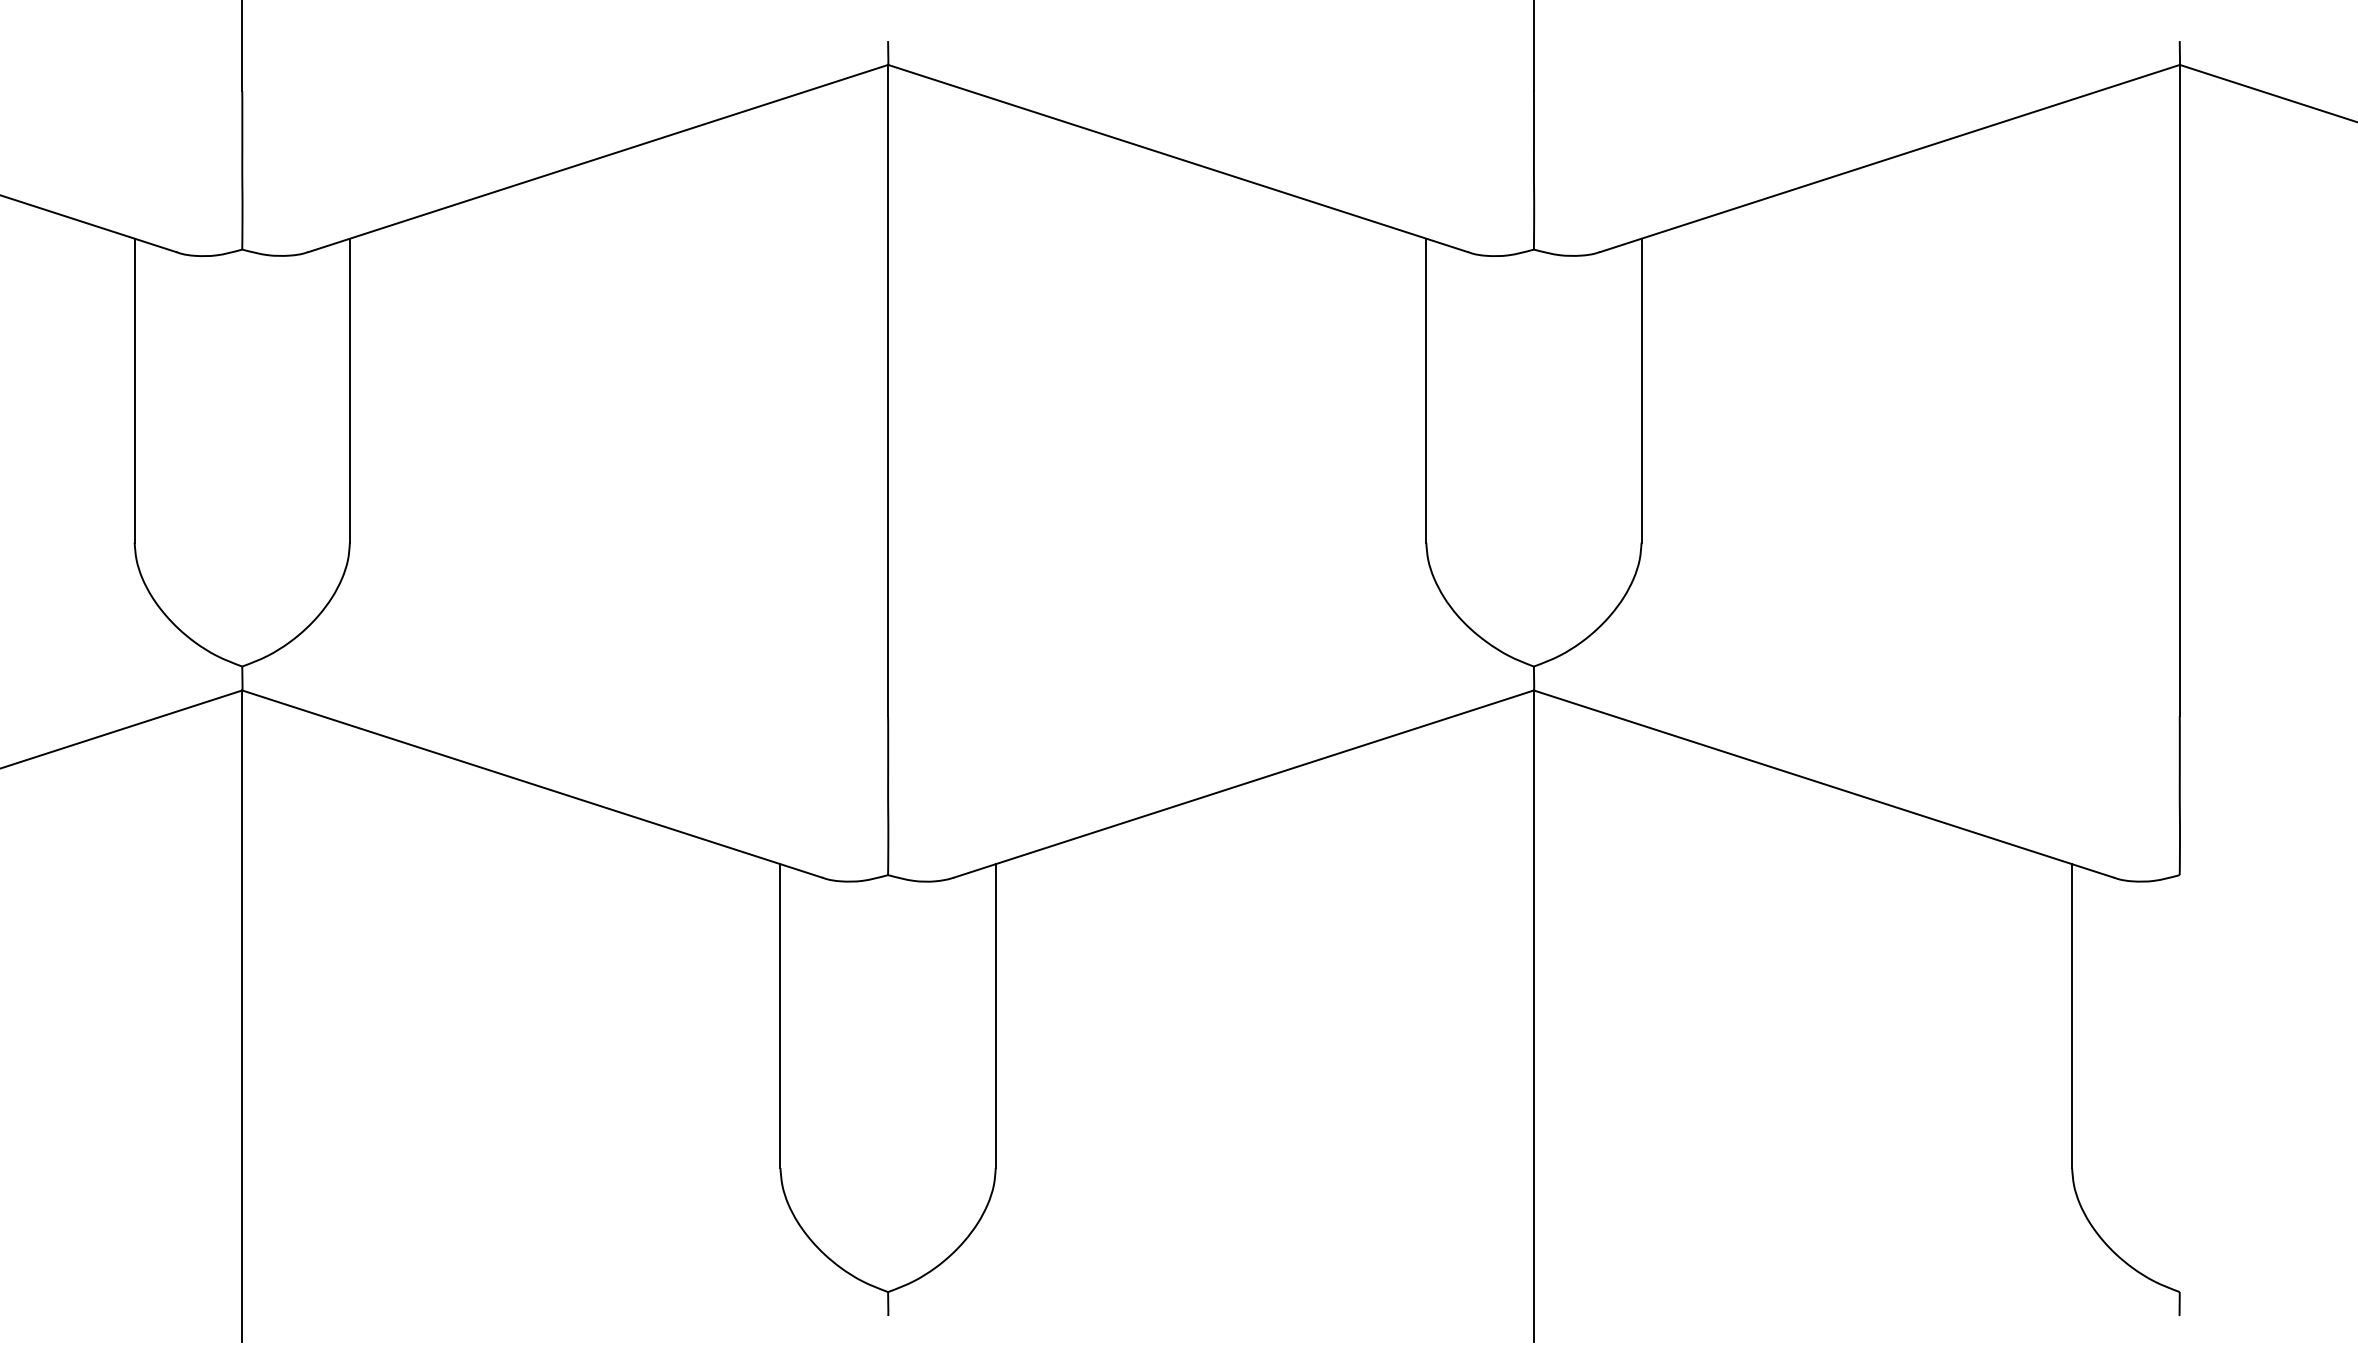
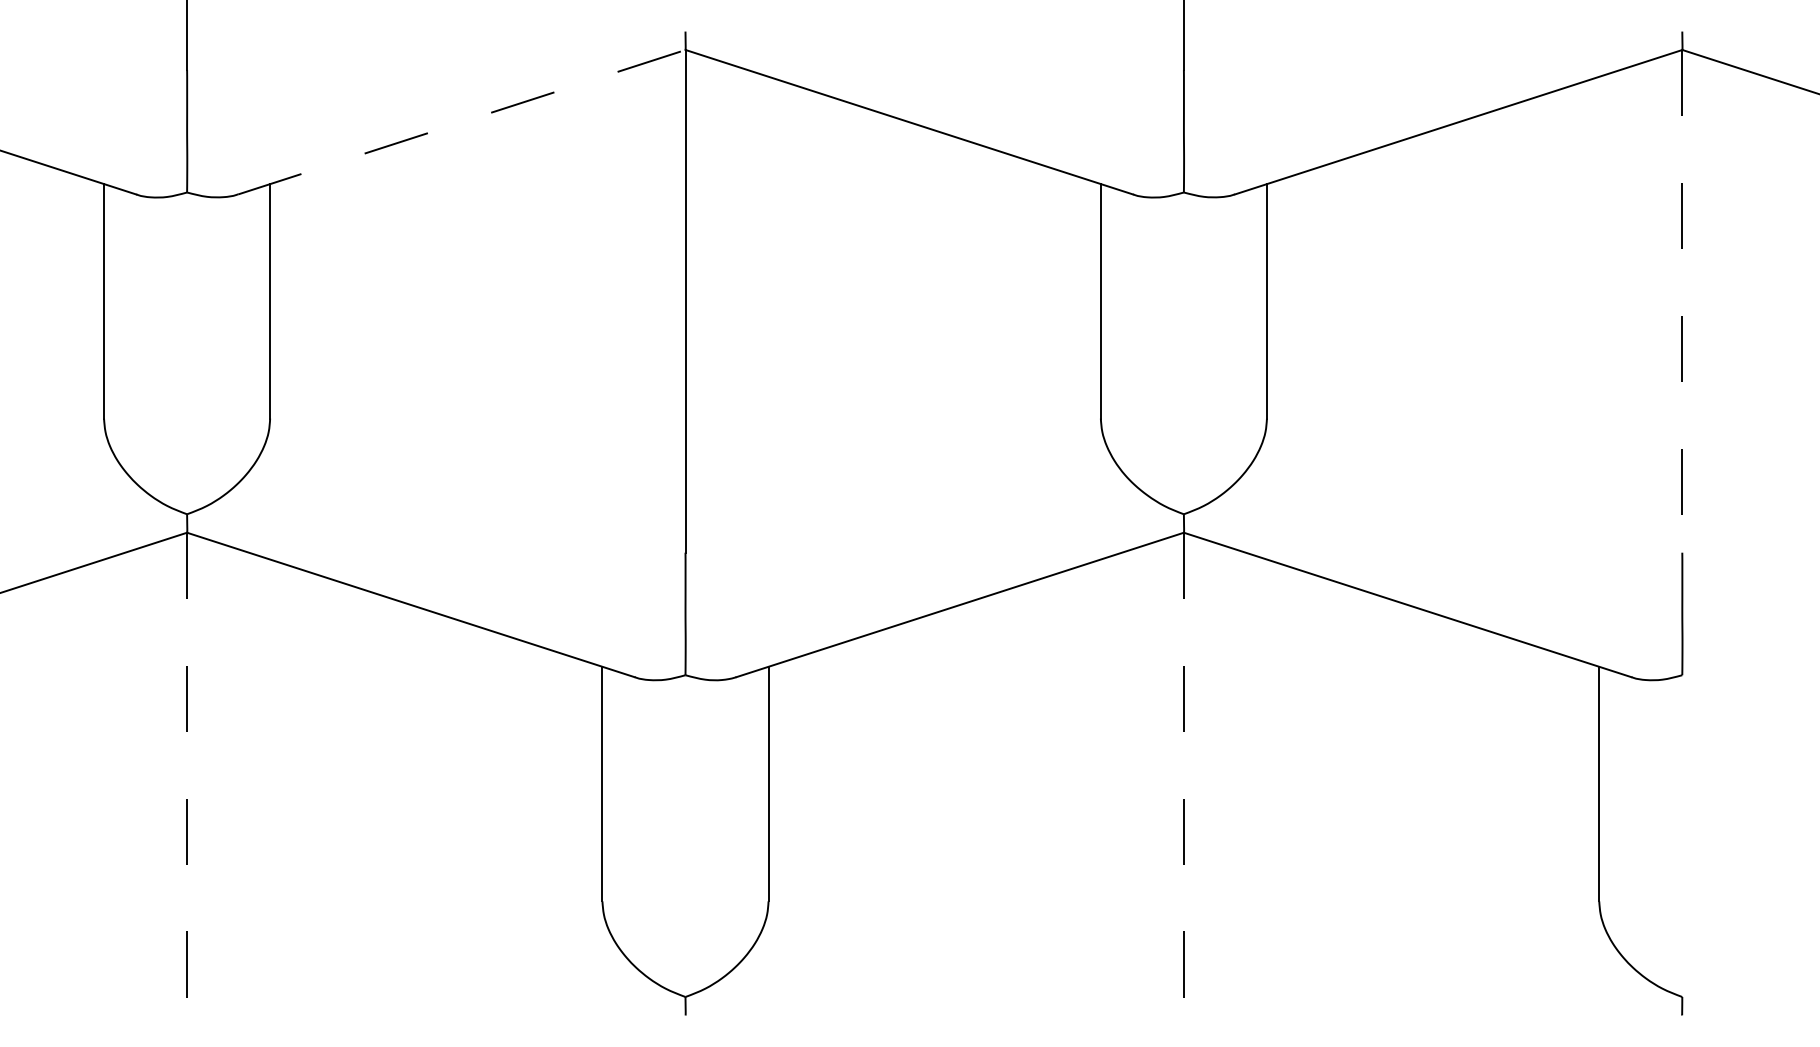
line: (599, 158) -> (462, 122), solid -> dashed
line: (2180, 390) -> (1682, 301), solid -> dashed
line: (242, 1016) -> (187, 784), solid -> dashed
line: (1533, 1016) -> (1183, 784), solid -> dashed

